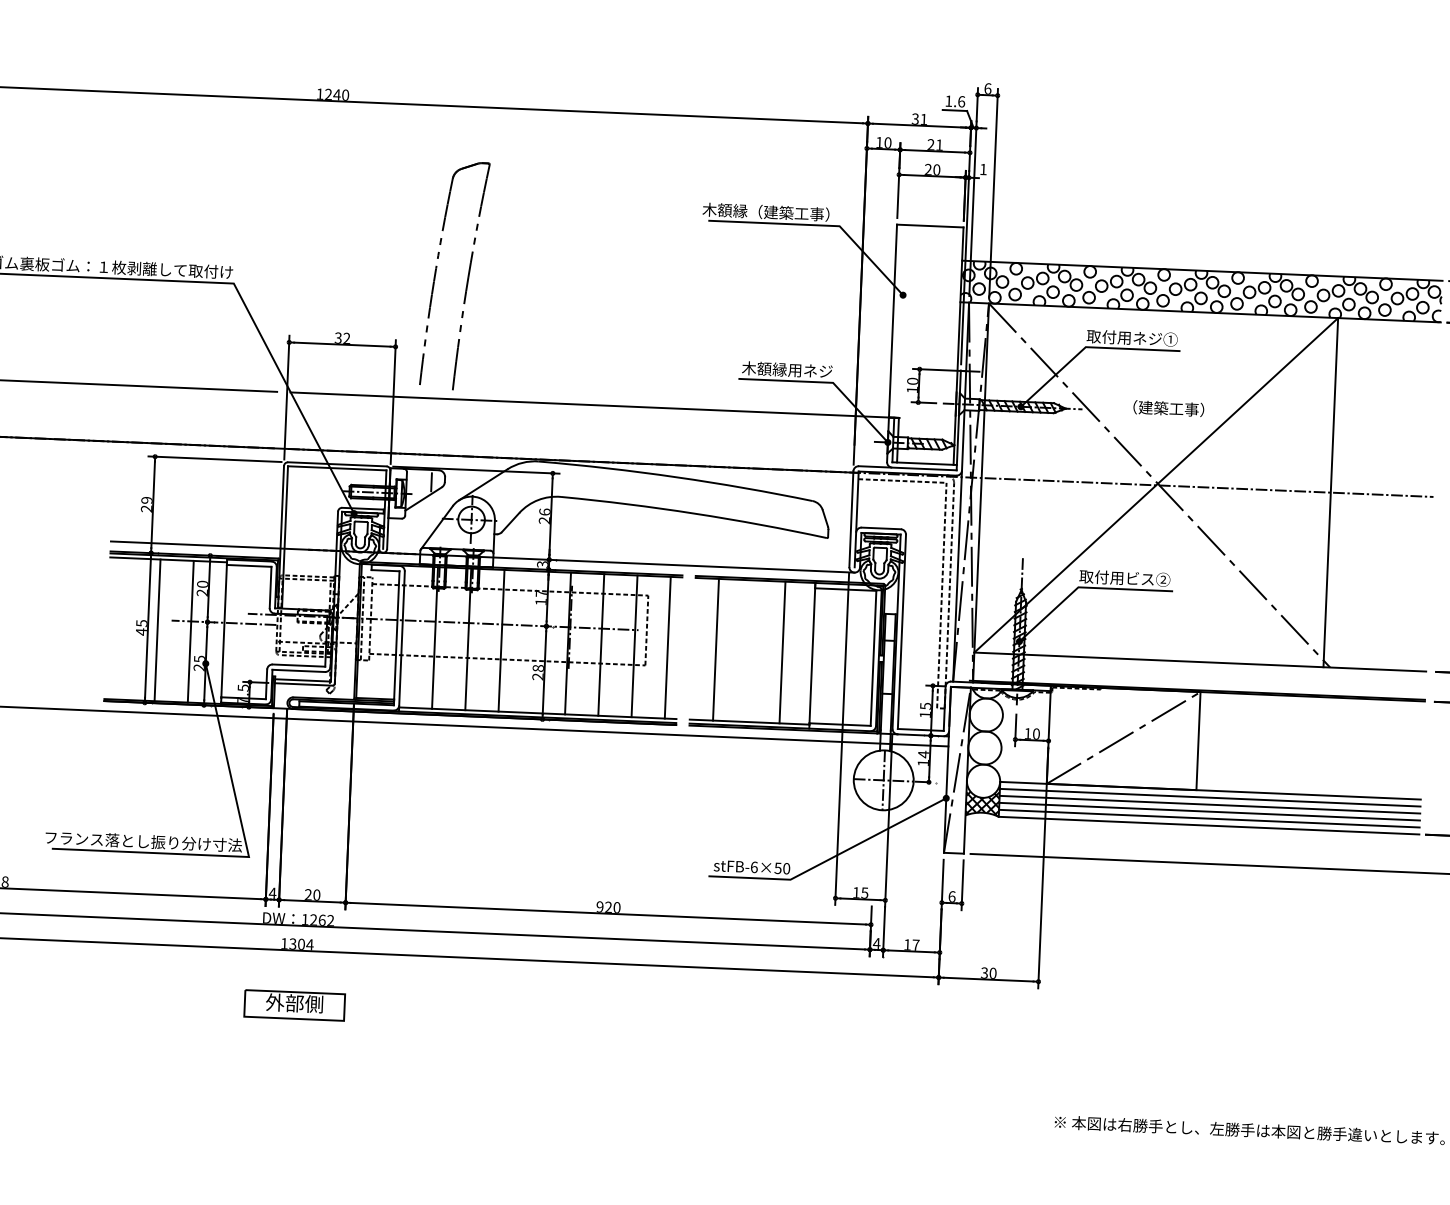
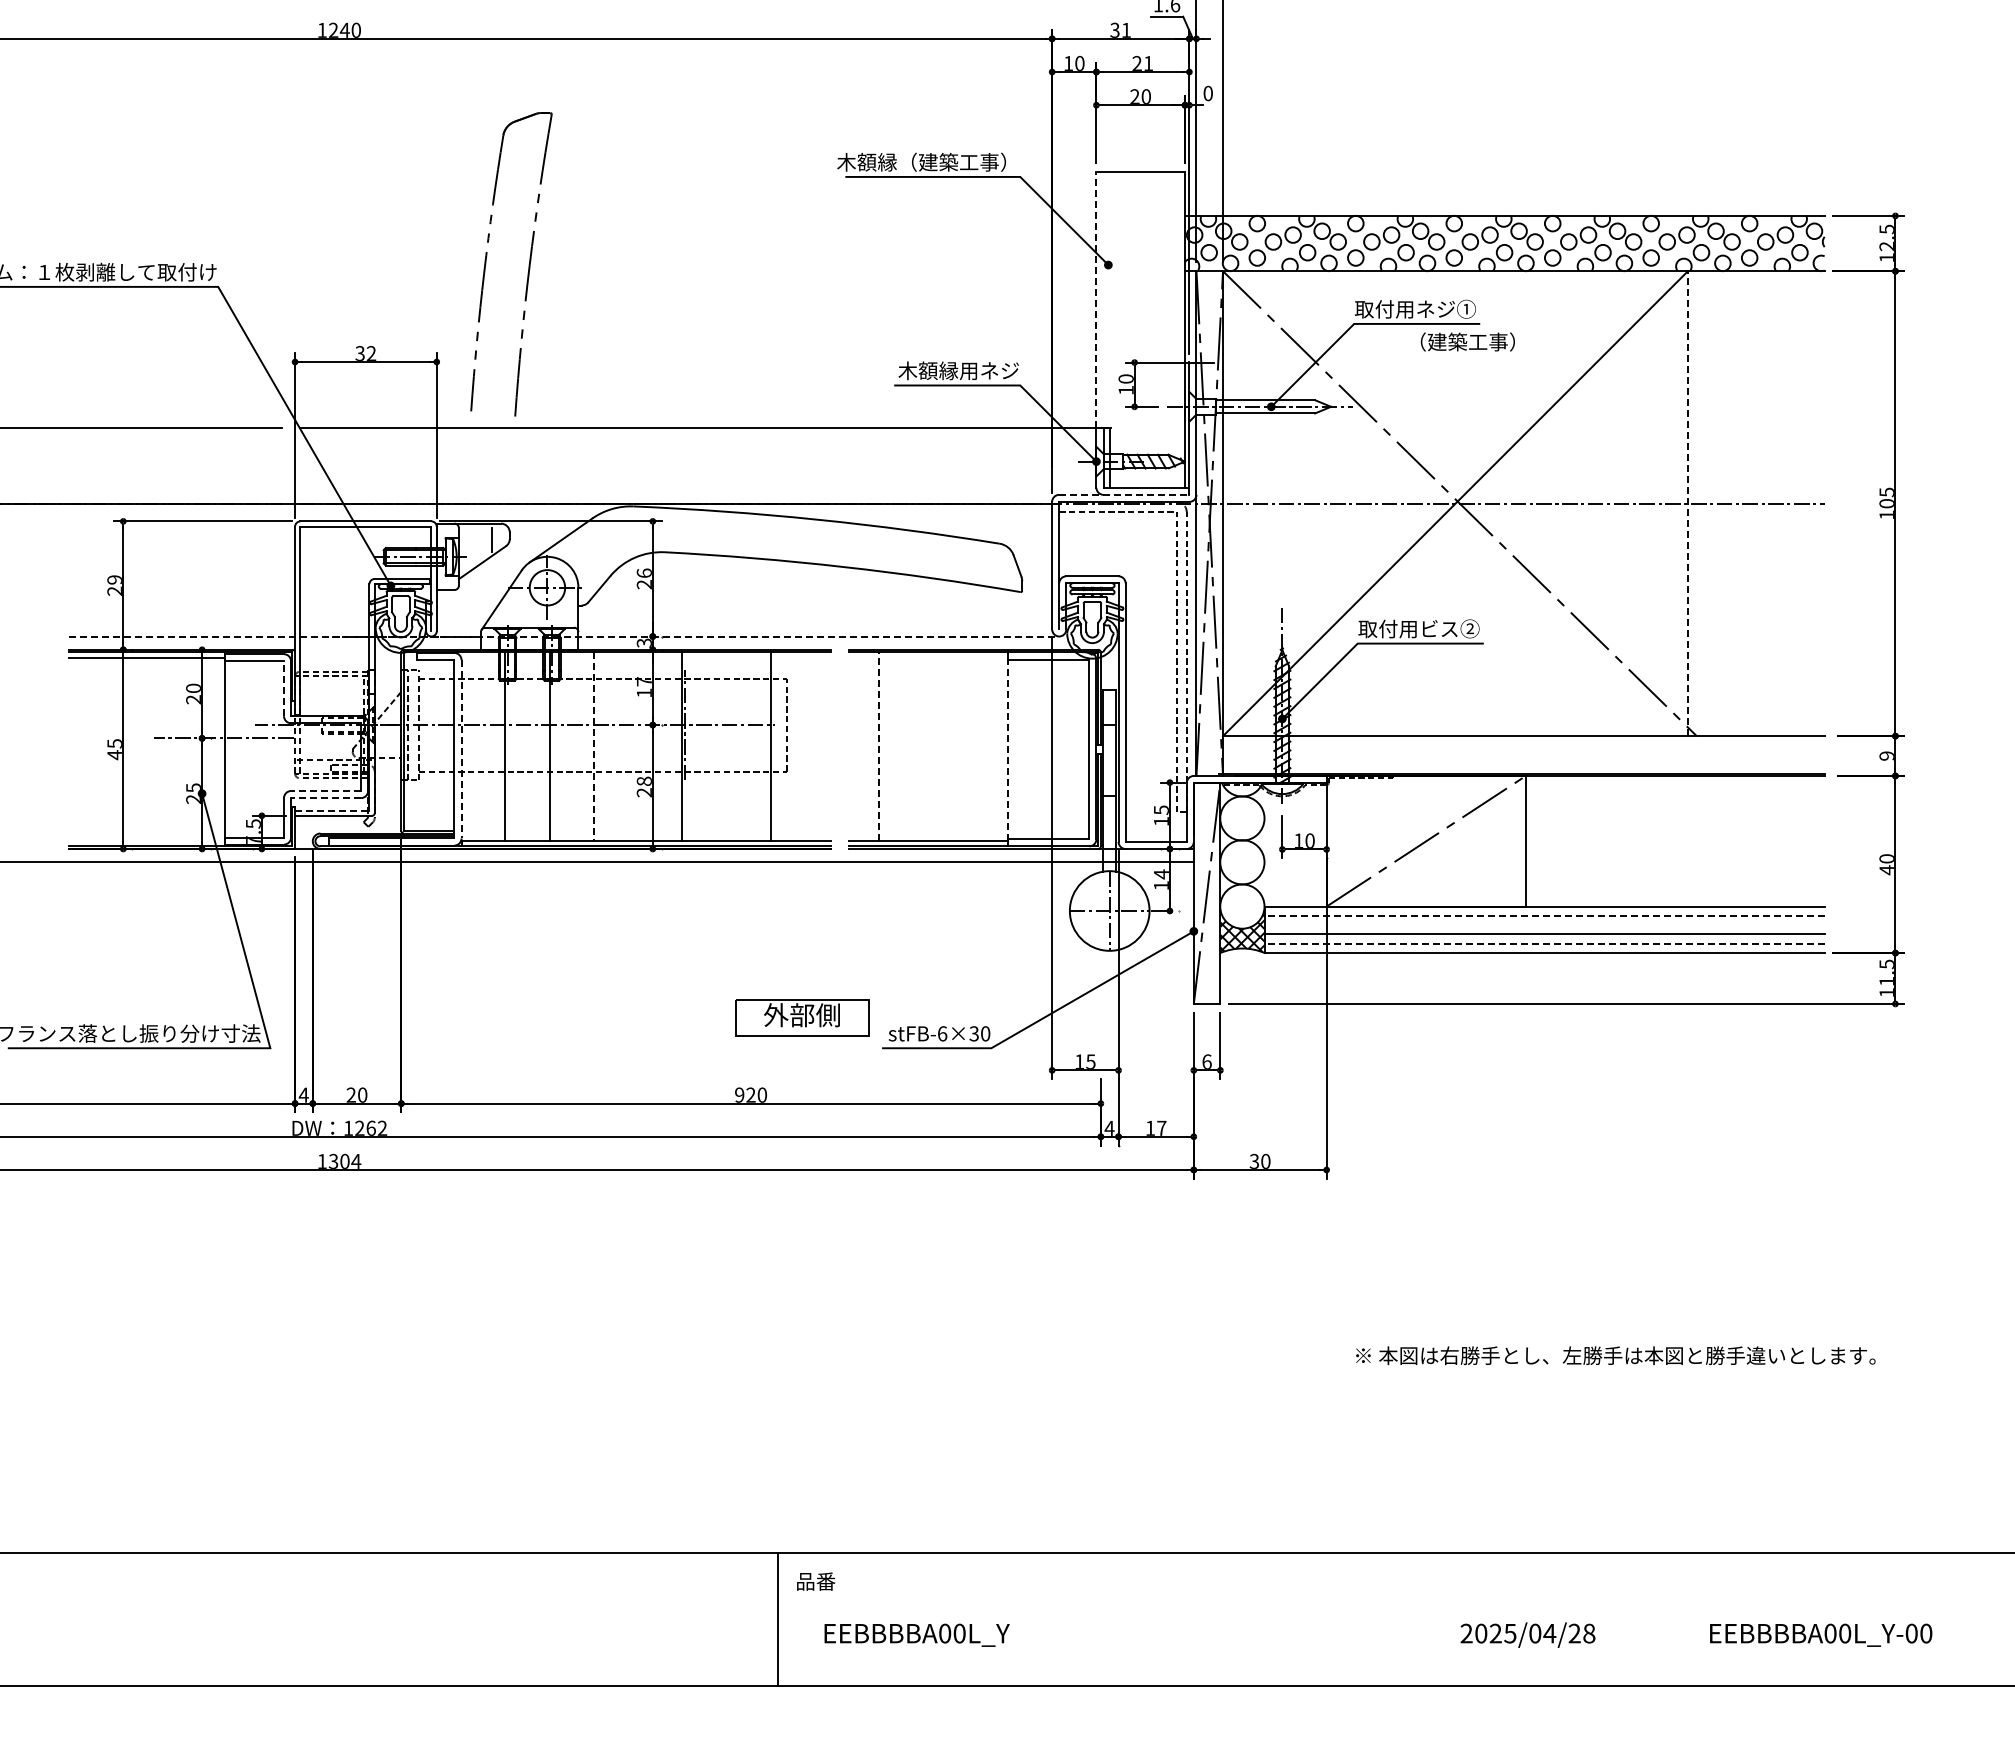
text: (982, 169) -> (1207, 93), 1 -> 0
line: (893, 320) -> (1096, 299), solid -> dashed
hatch: (1024, 406) -> (1275, 406), removed
text: (1168, 408) -> (1467, 341), moved
line: (907, 468) -> (1124, 494), solid -> dashed
line: (1330, 492) -> (1687, 503), solid -> dashed
line: (482, 557) -> (564, 636), solid -> dashed
line: (270, 587) -> (284, 688), solid -> dashed
line: (157, 629) -> (136, 751), removed
line: (190, 631) -> (180, 751), removed
line: (401, 638) -> (461, 749), solid -> dashed
line: (501, 641) -> (593, 747), solid -> dashed
line: (601, 644) -> (726, 746), removed
line: (667, 647) -> (815, 746), removed
line: (716, 649) -> (879, 746), solid -> dashed
line: (782, 652) -> (968, 746), removed
line: (812, 653) -> (1007, 746), solid -> dashed
line: (299, 665) -> (326, 791), solid -> dashed
line: (299, 671) -> (326, 798), solid -> dashed
line: (303, 680) -> (332, 810), solid -> dashed
line: (1210, 797) -> (1544, 915), solid -> dashed
line: (1209, 804) -> (1544, 925), removed
line: (1209, 818) -> (1544, 943), solid -> dashed
text: (778, 868) -> (974, 1033), stFB-6×50 -> stFB-6×30
part: (294, 1005) -> (802, 1017), moved

